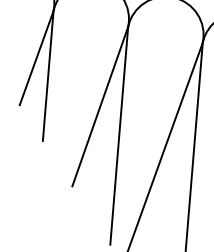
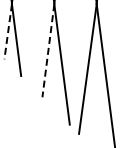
line: (37, 57) -> (8, 31), solid -> dashed
line: (100, 106) -> (48, 50), solid -> dashed

